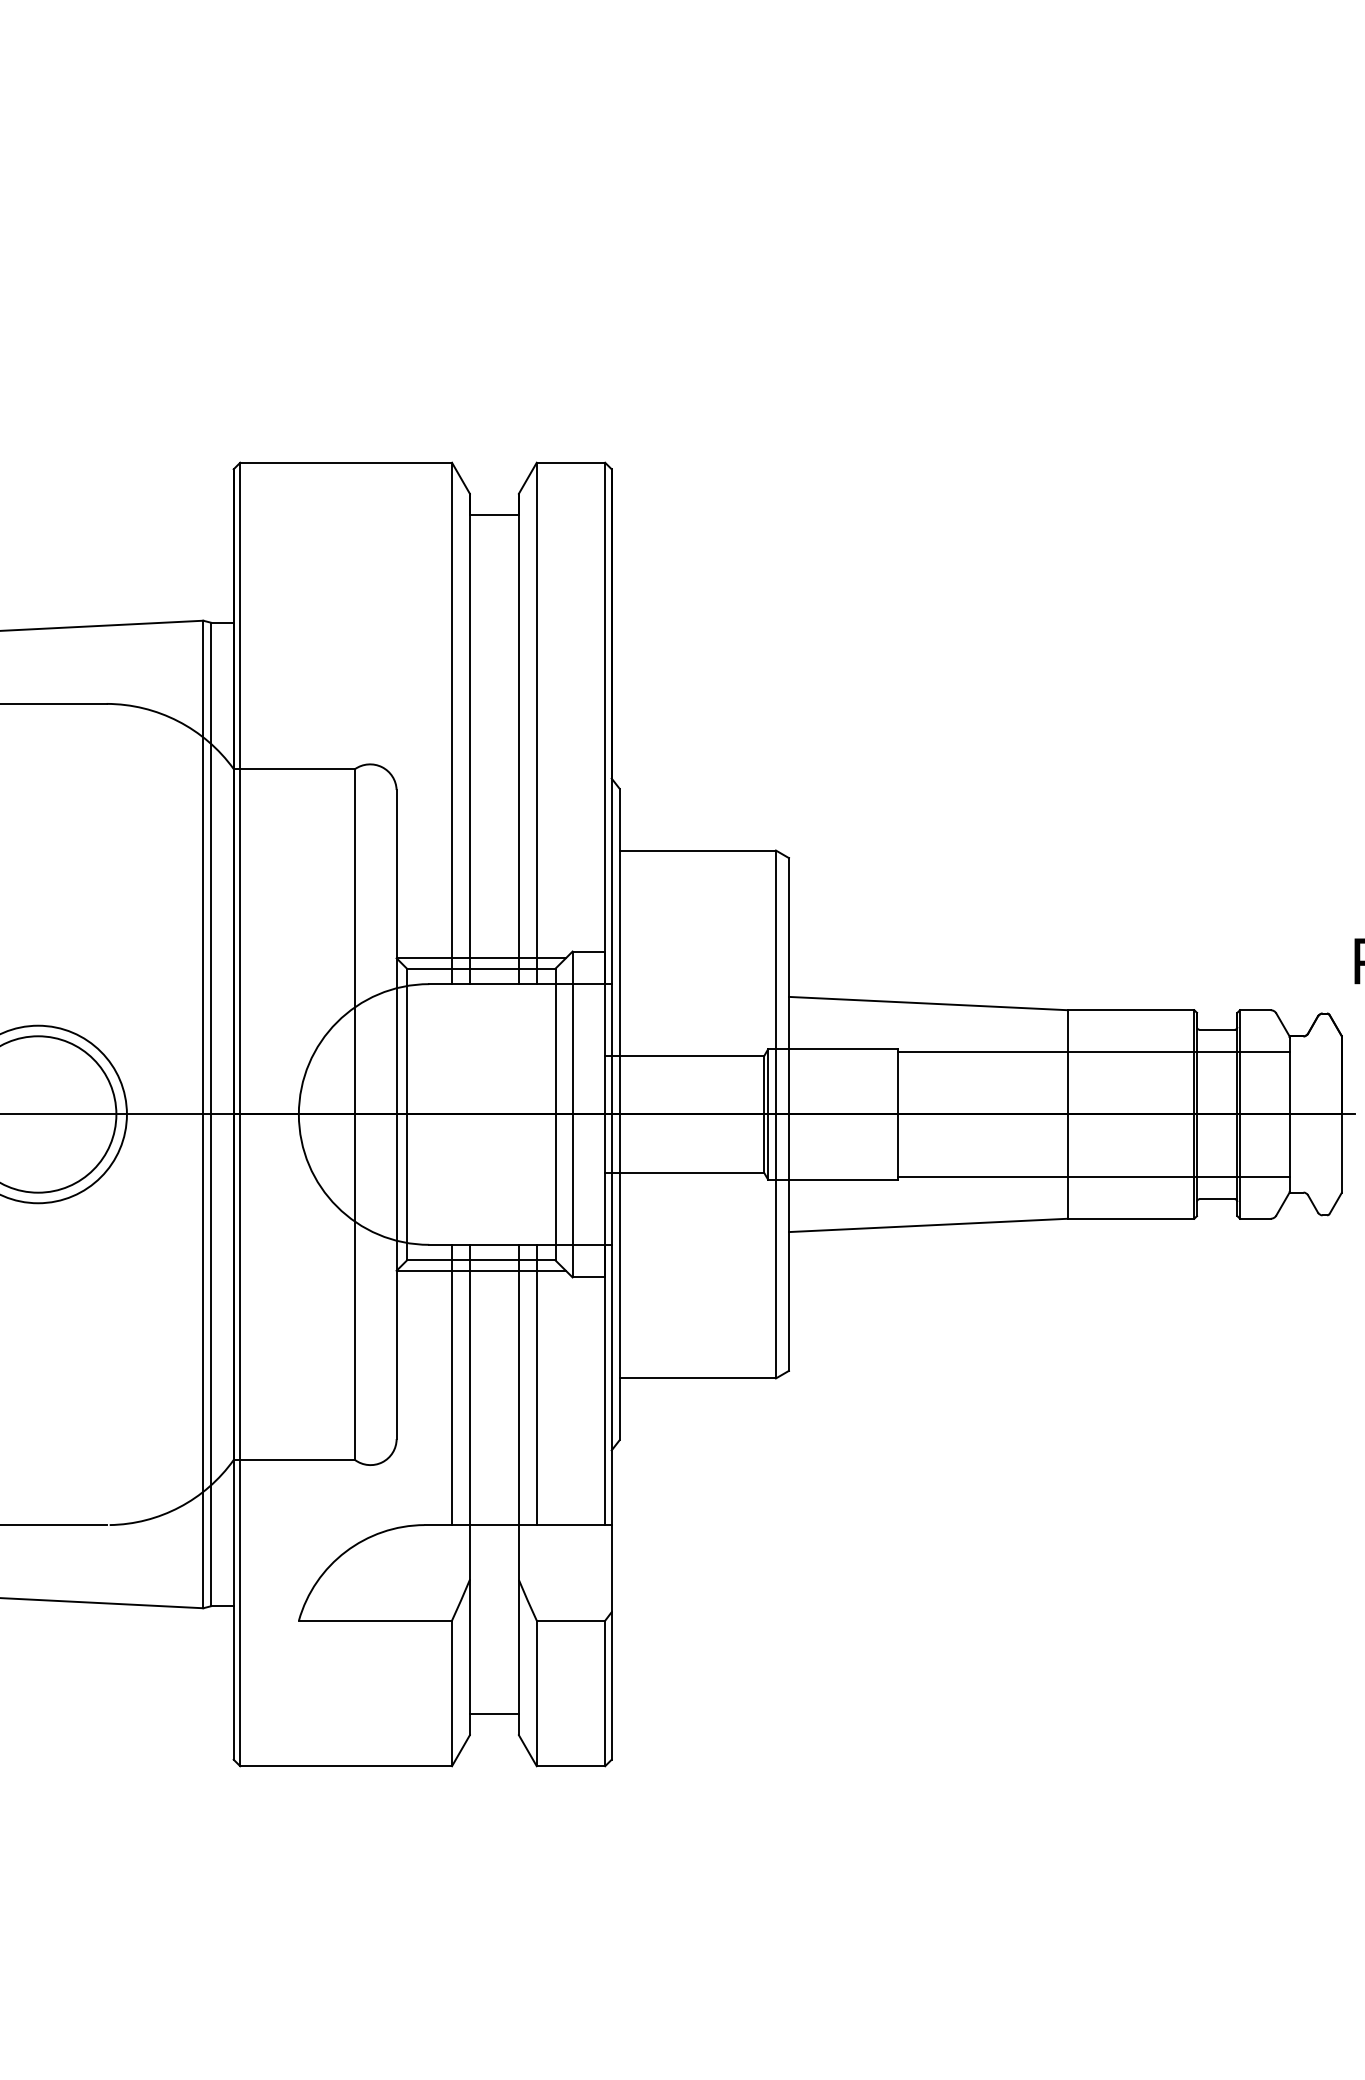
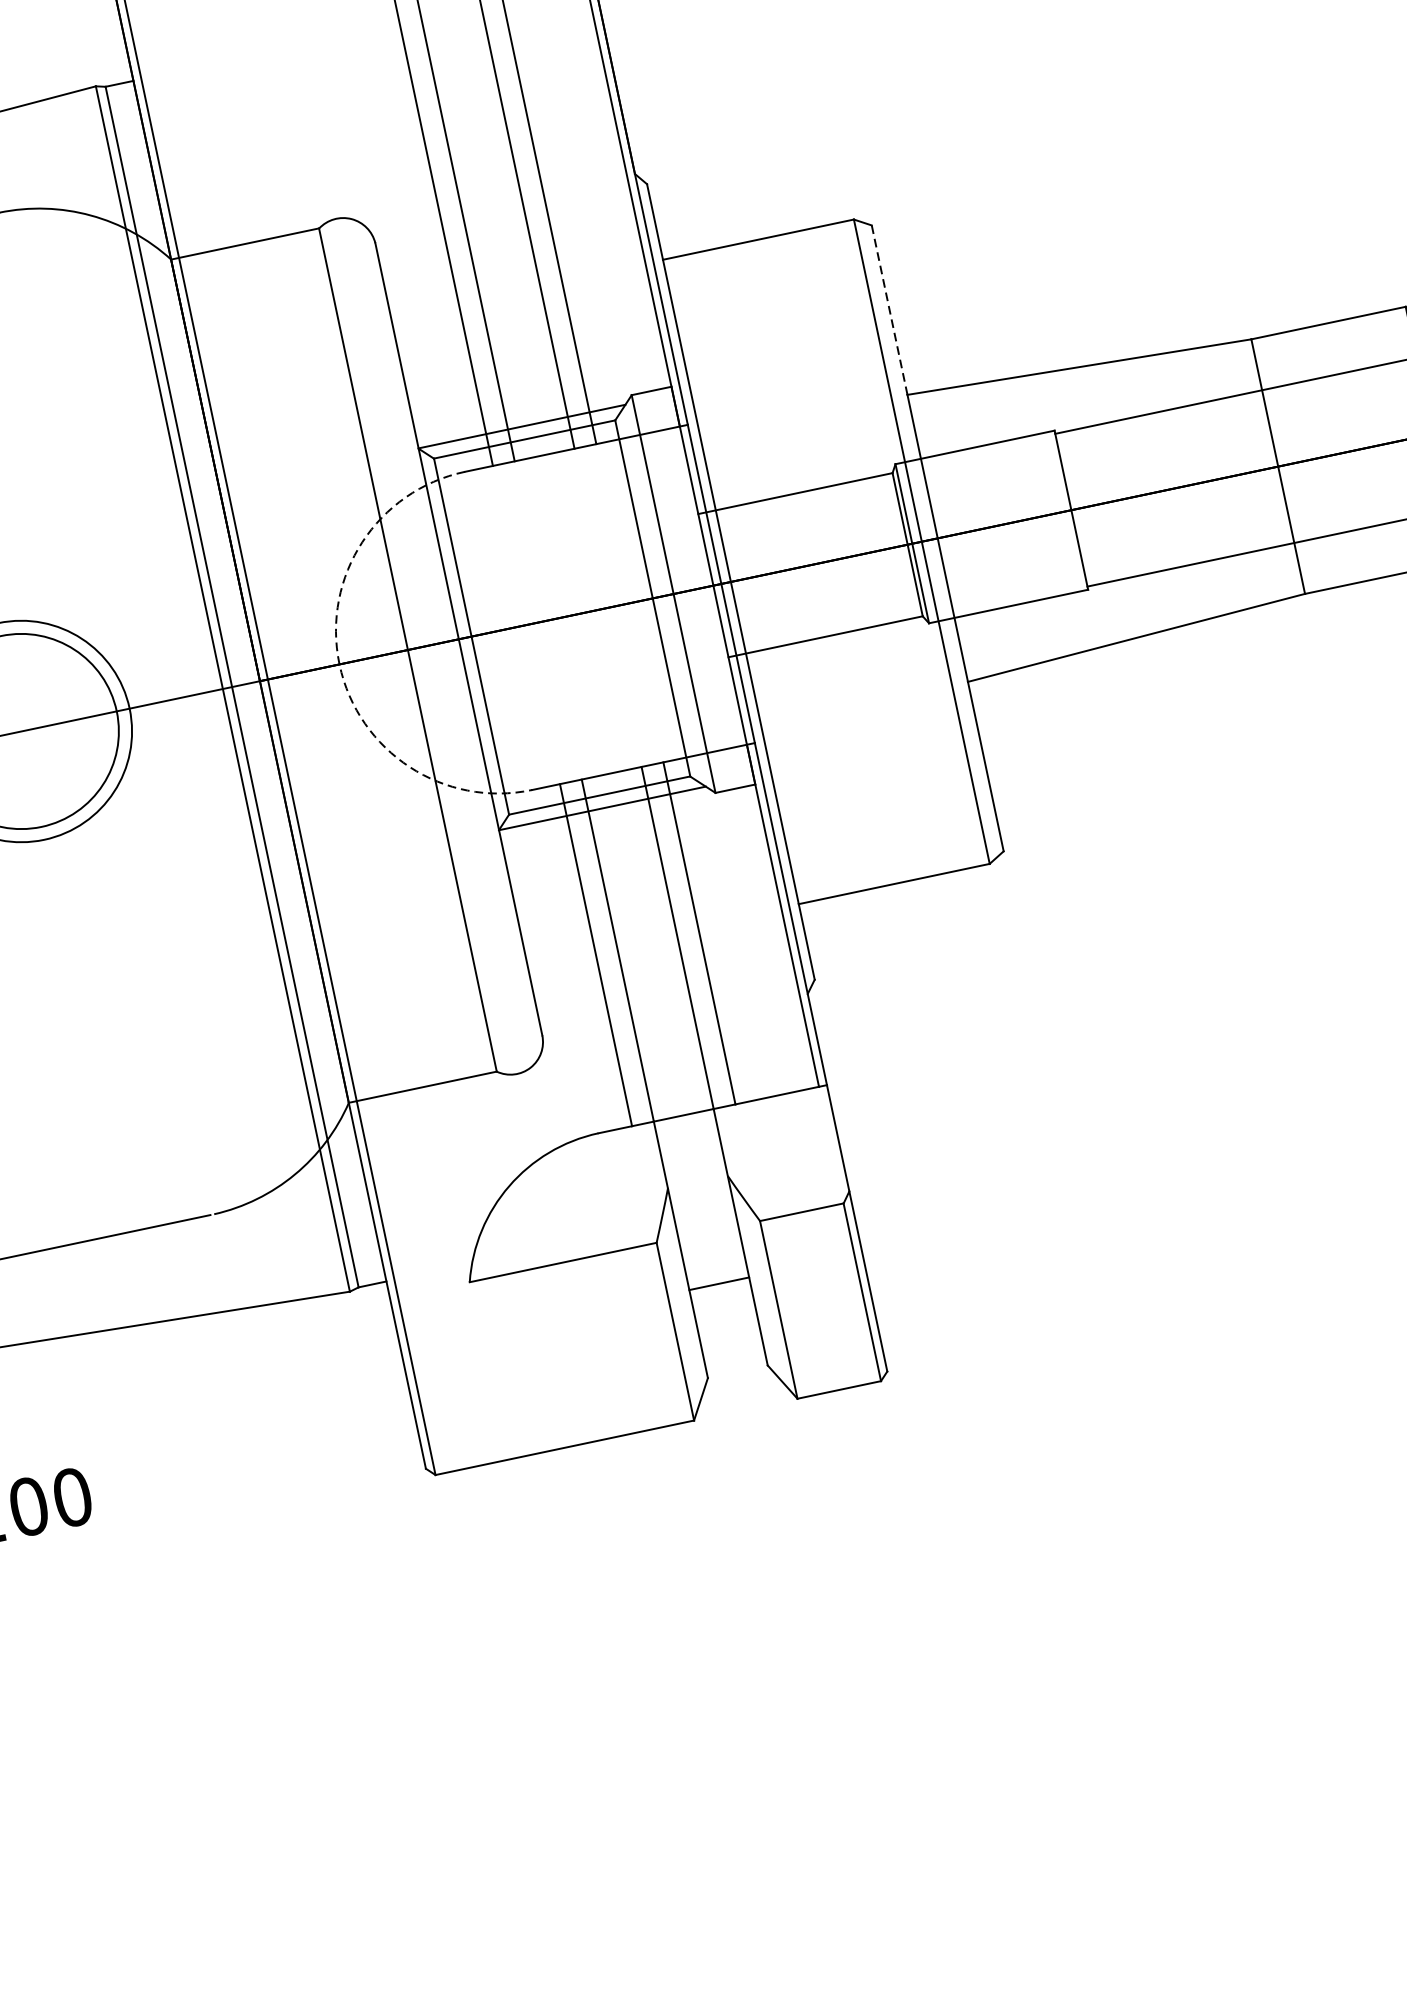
line: (788, 928) -> (889, 311), solid -> dashed
arc: (298, 1114) -> (339, 664), solid -> dashed
line: (493, 1714) -> (718, 1284), moved

